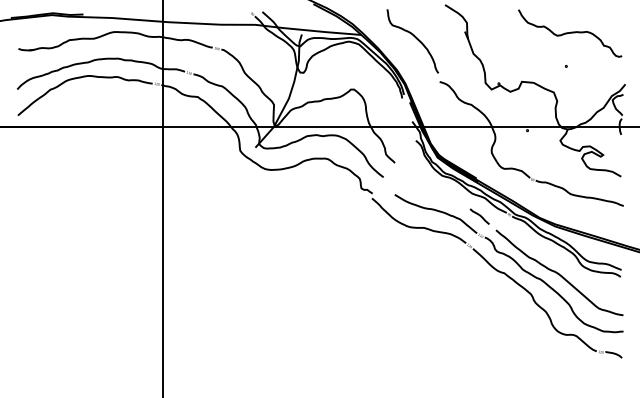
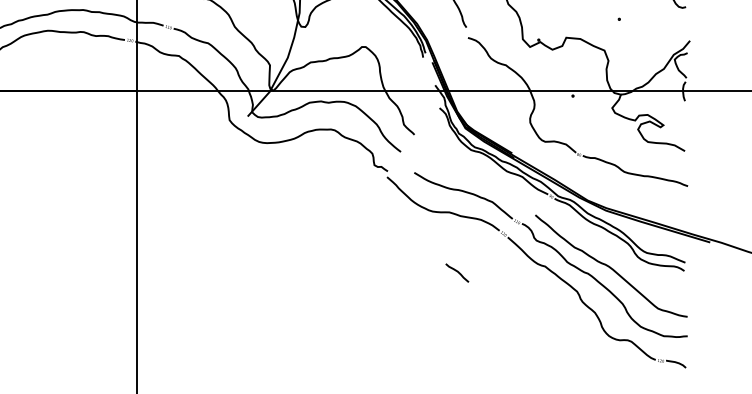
line: (479, 216) -> (457, 272), moved

